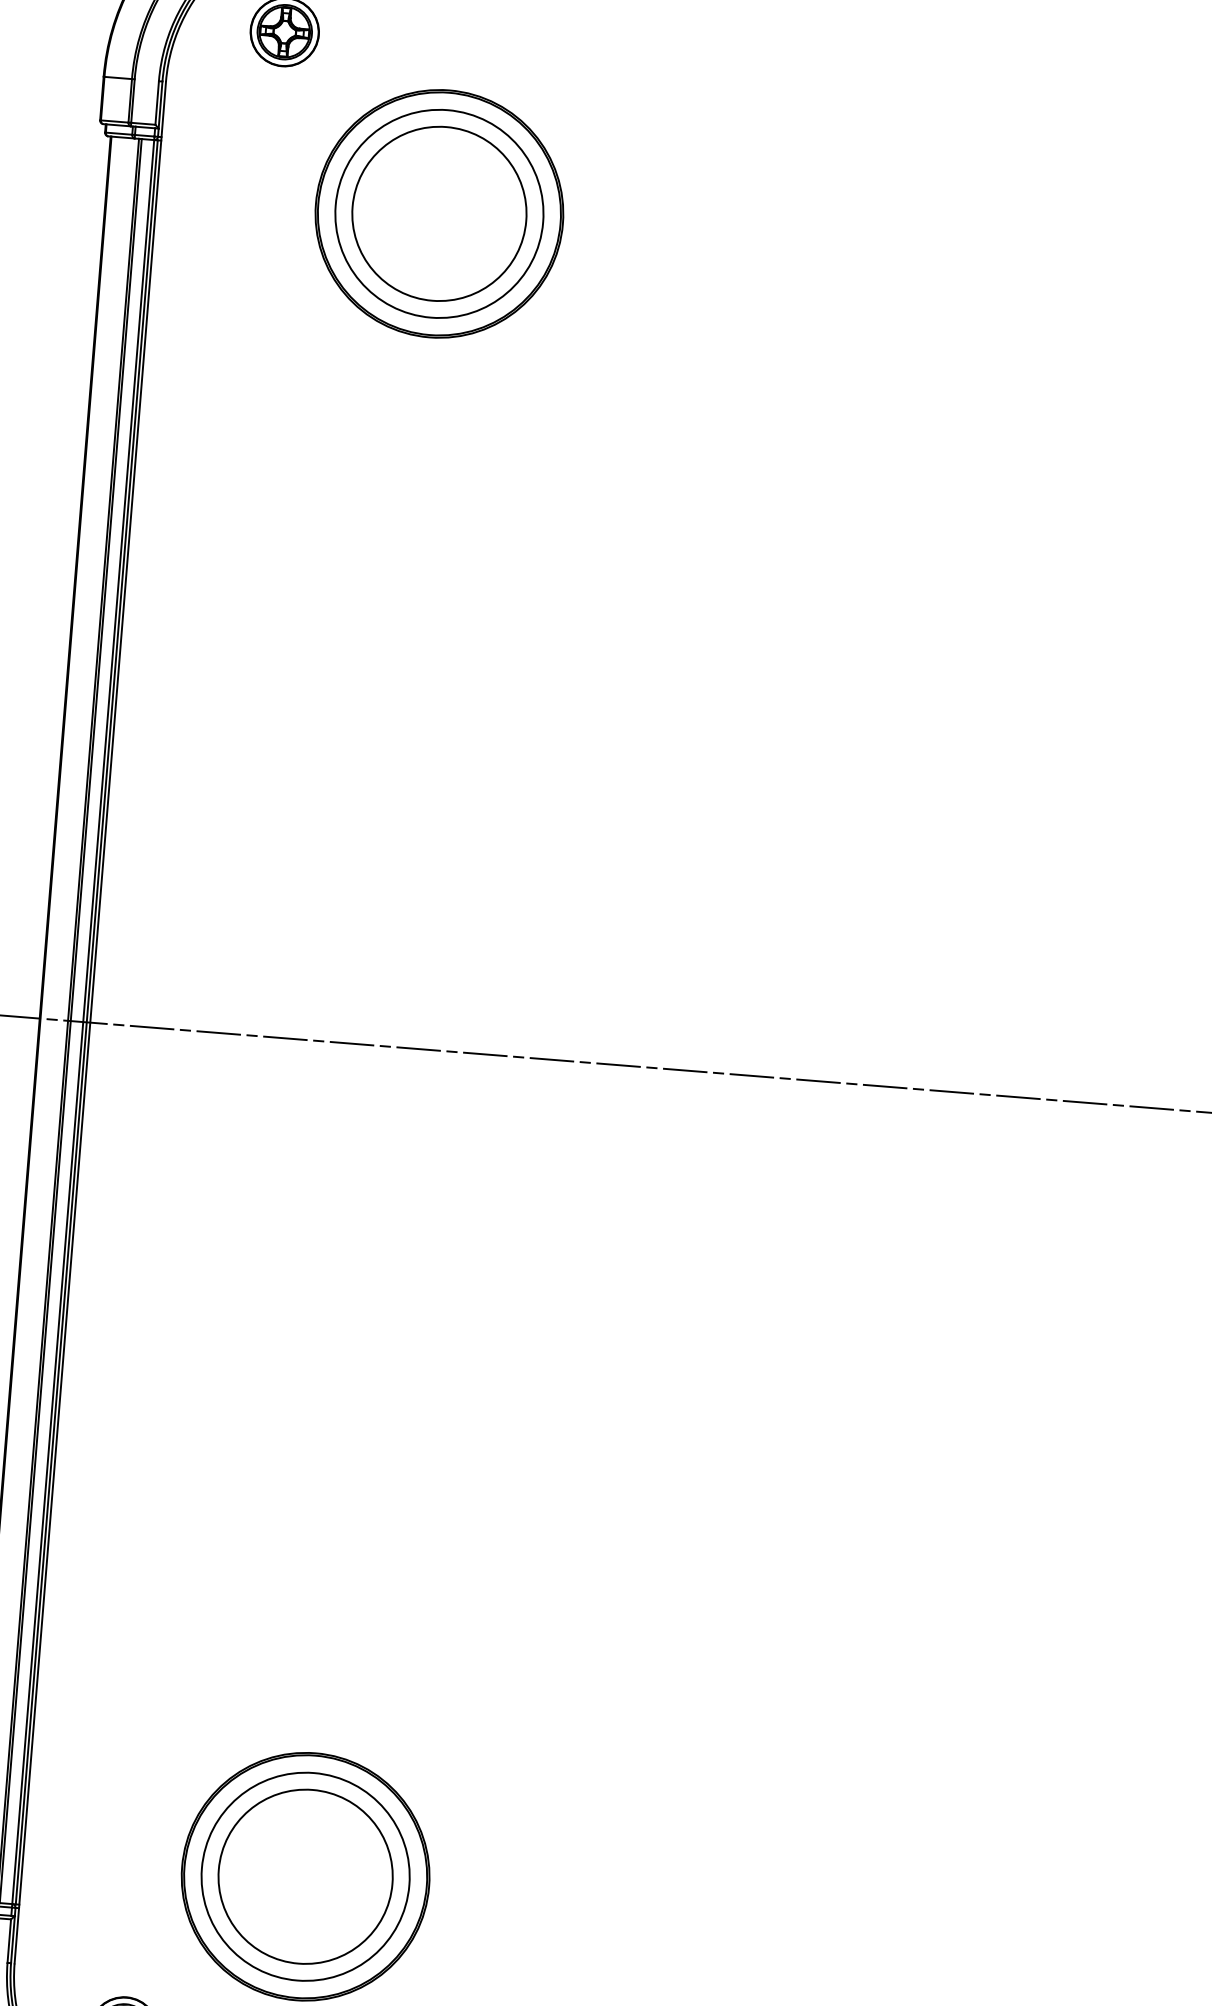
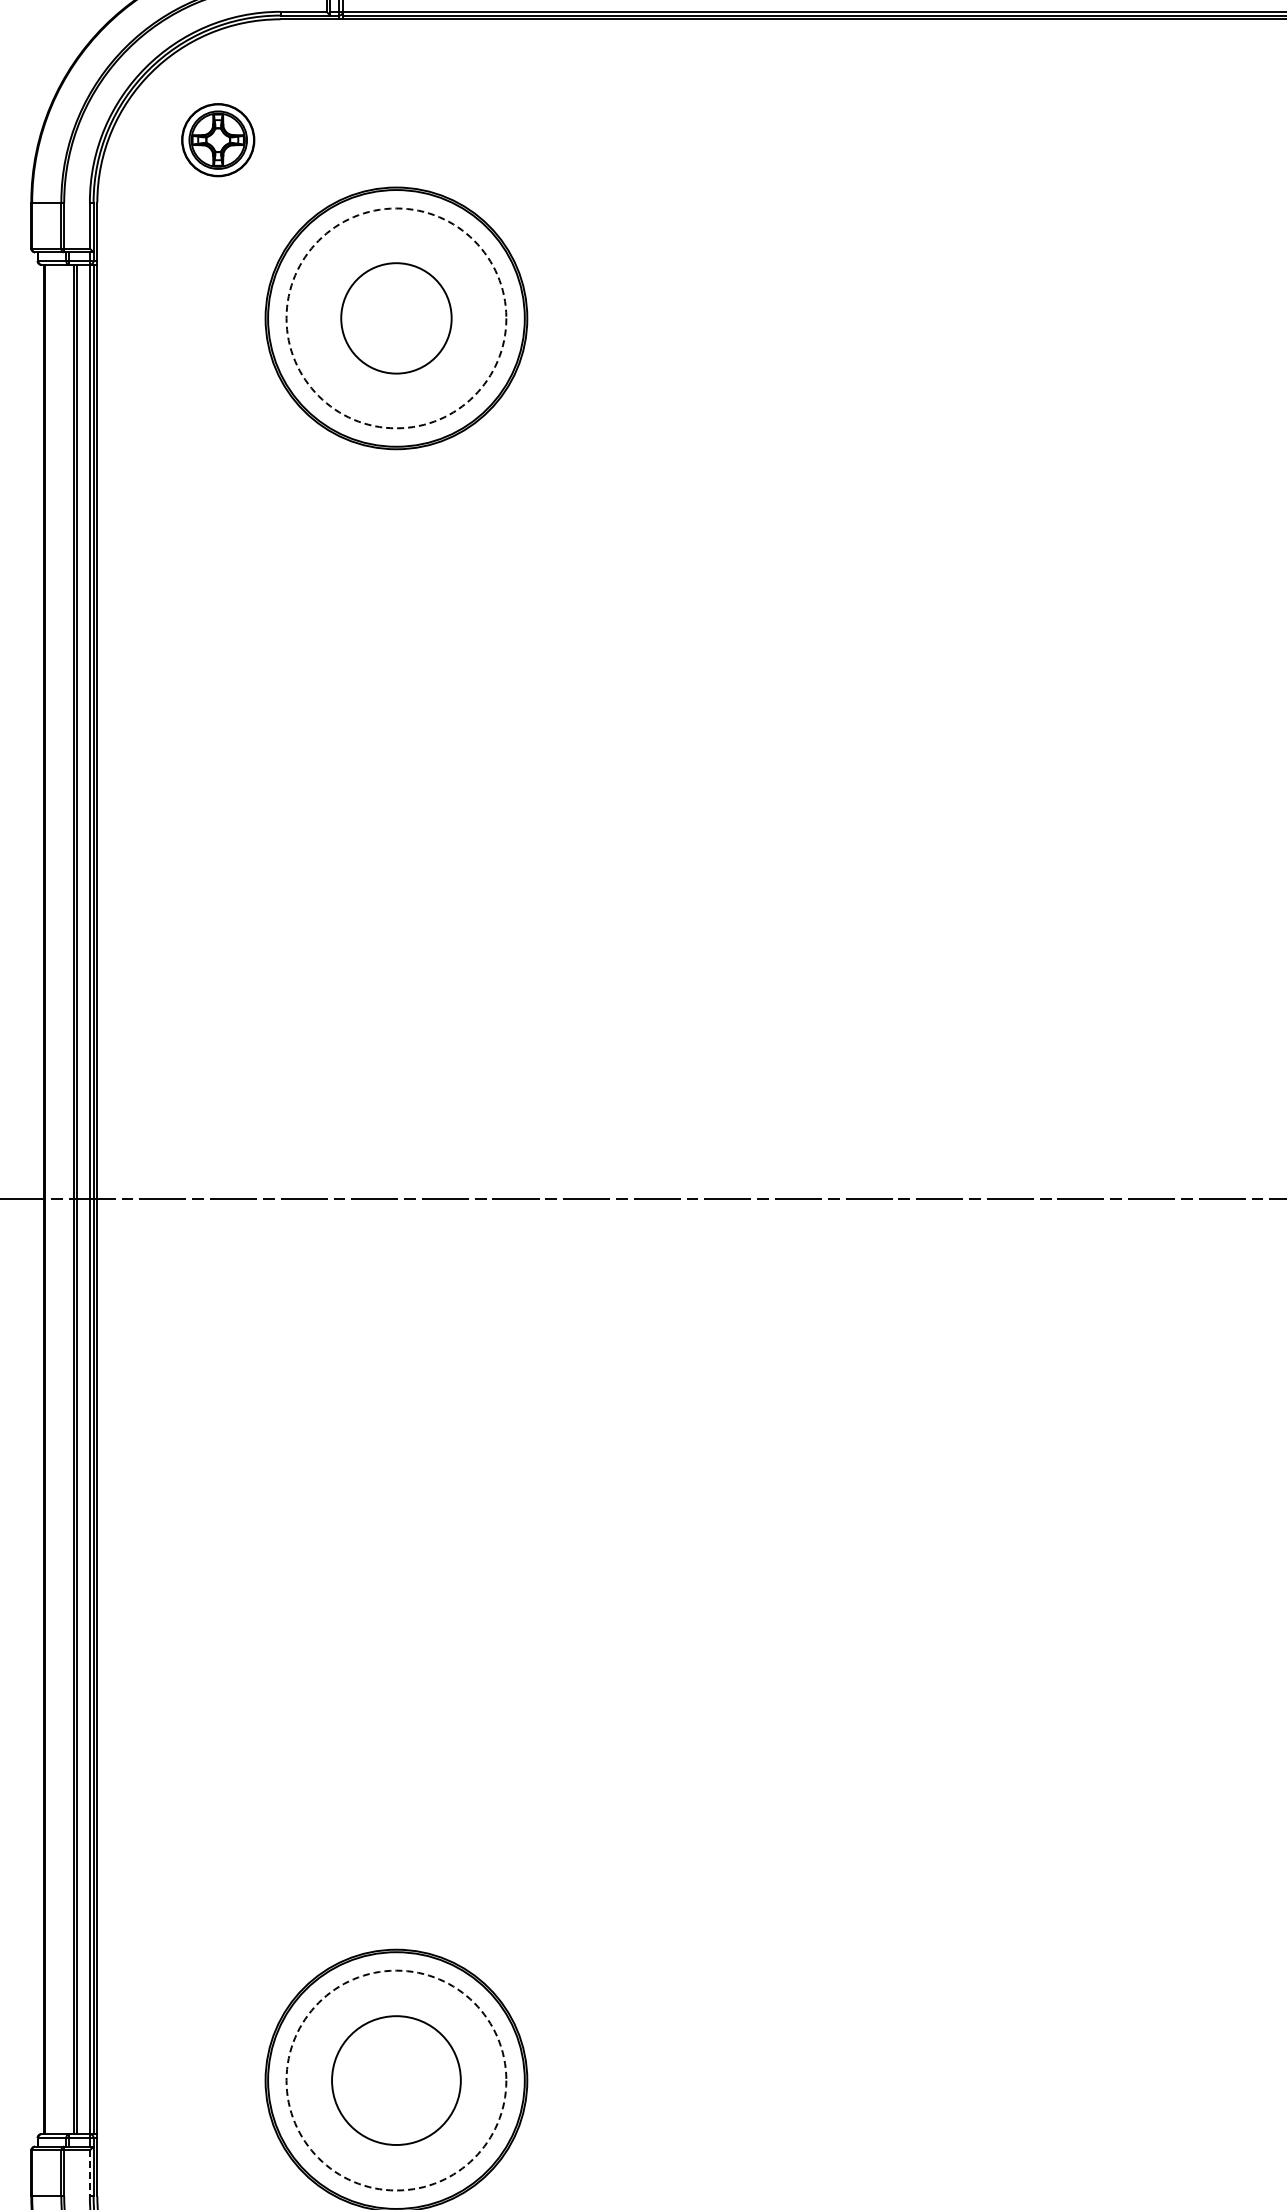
circle: (439, 214) -> (396, 318), size x0.6
circle: (439, 214) -> (396, 318), solid -> dashed
circle: (305, 1876) -> (396, 2080), size x0.7
circle: (305, 1876) -> (396, 2080), solid -> dashed
line: (8, 1941) -> (89, 2173), solid -> dashed

